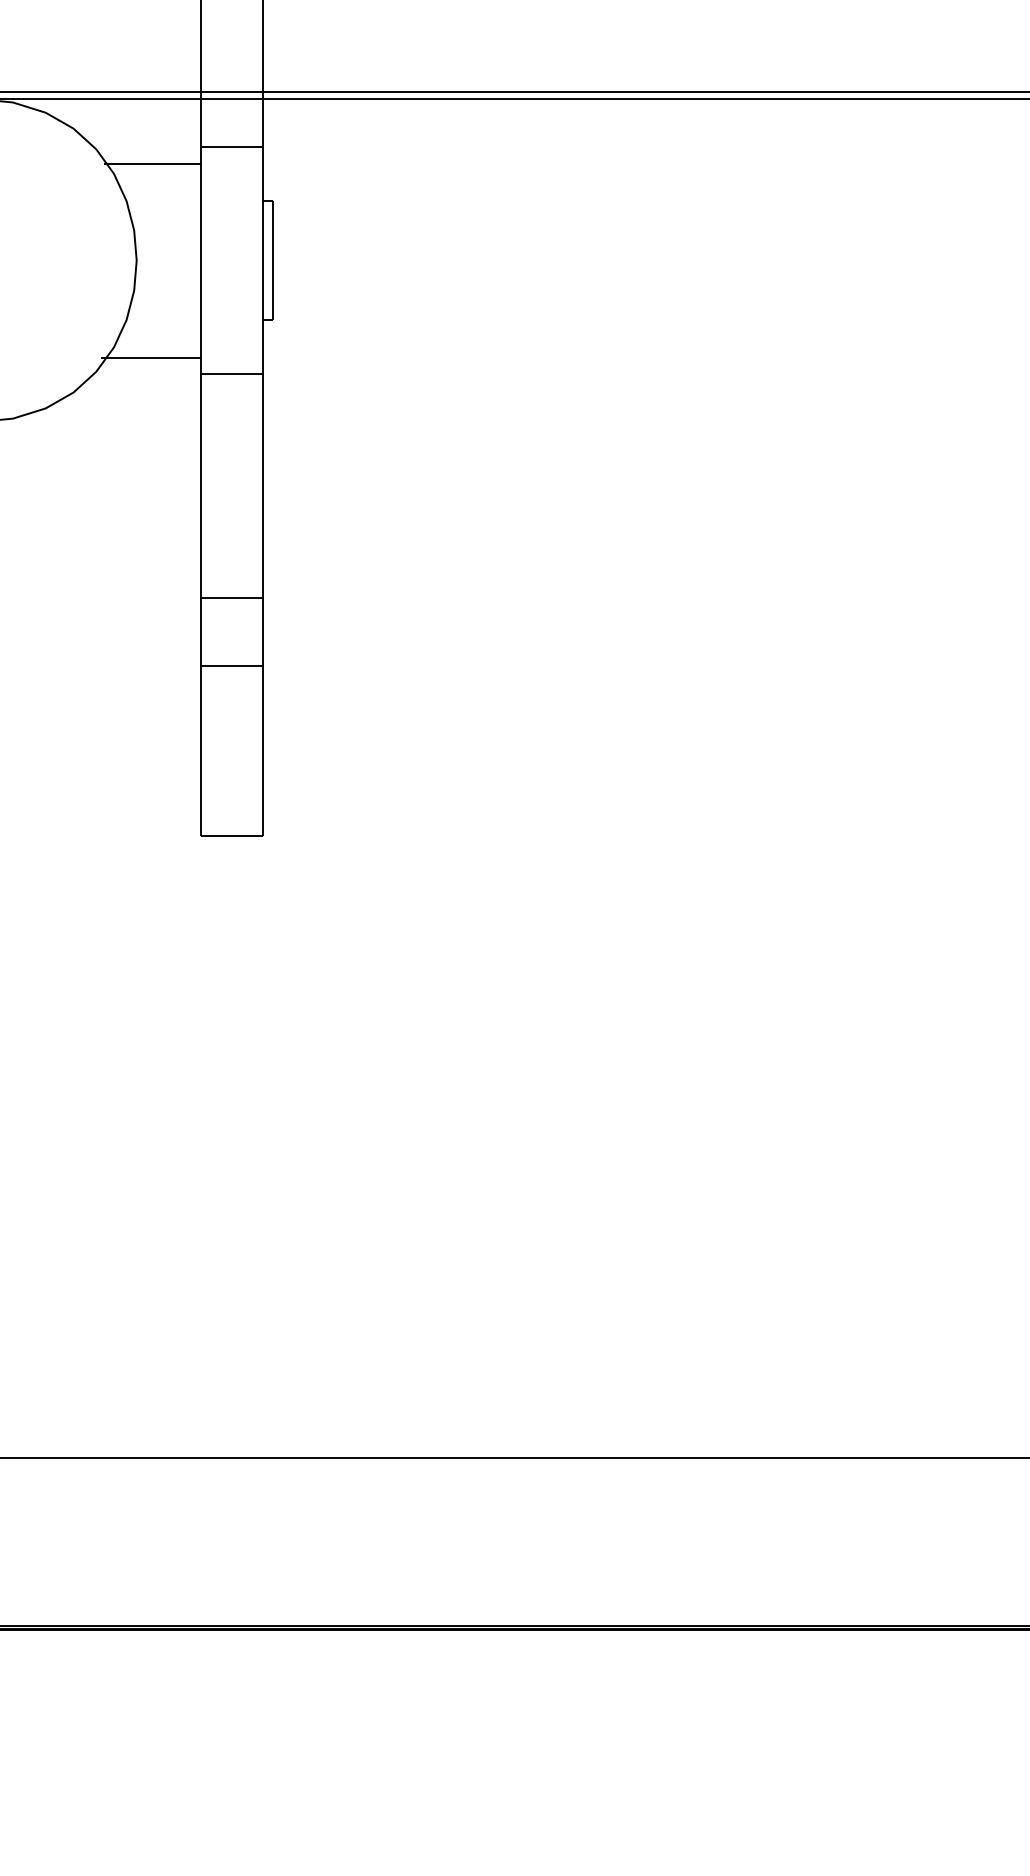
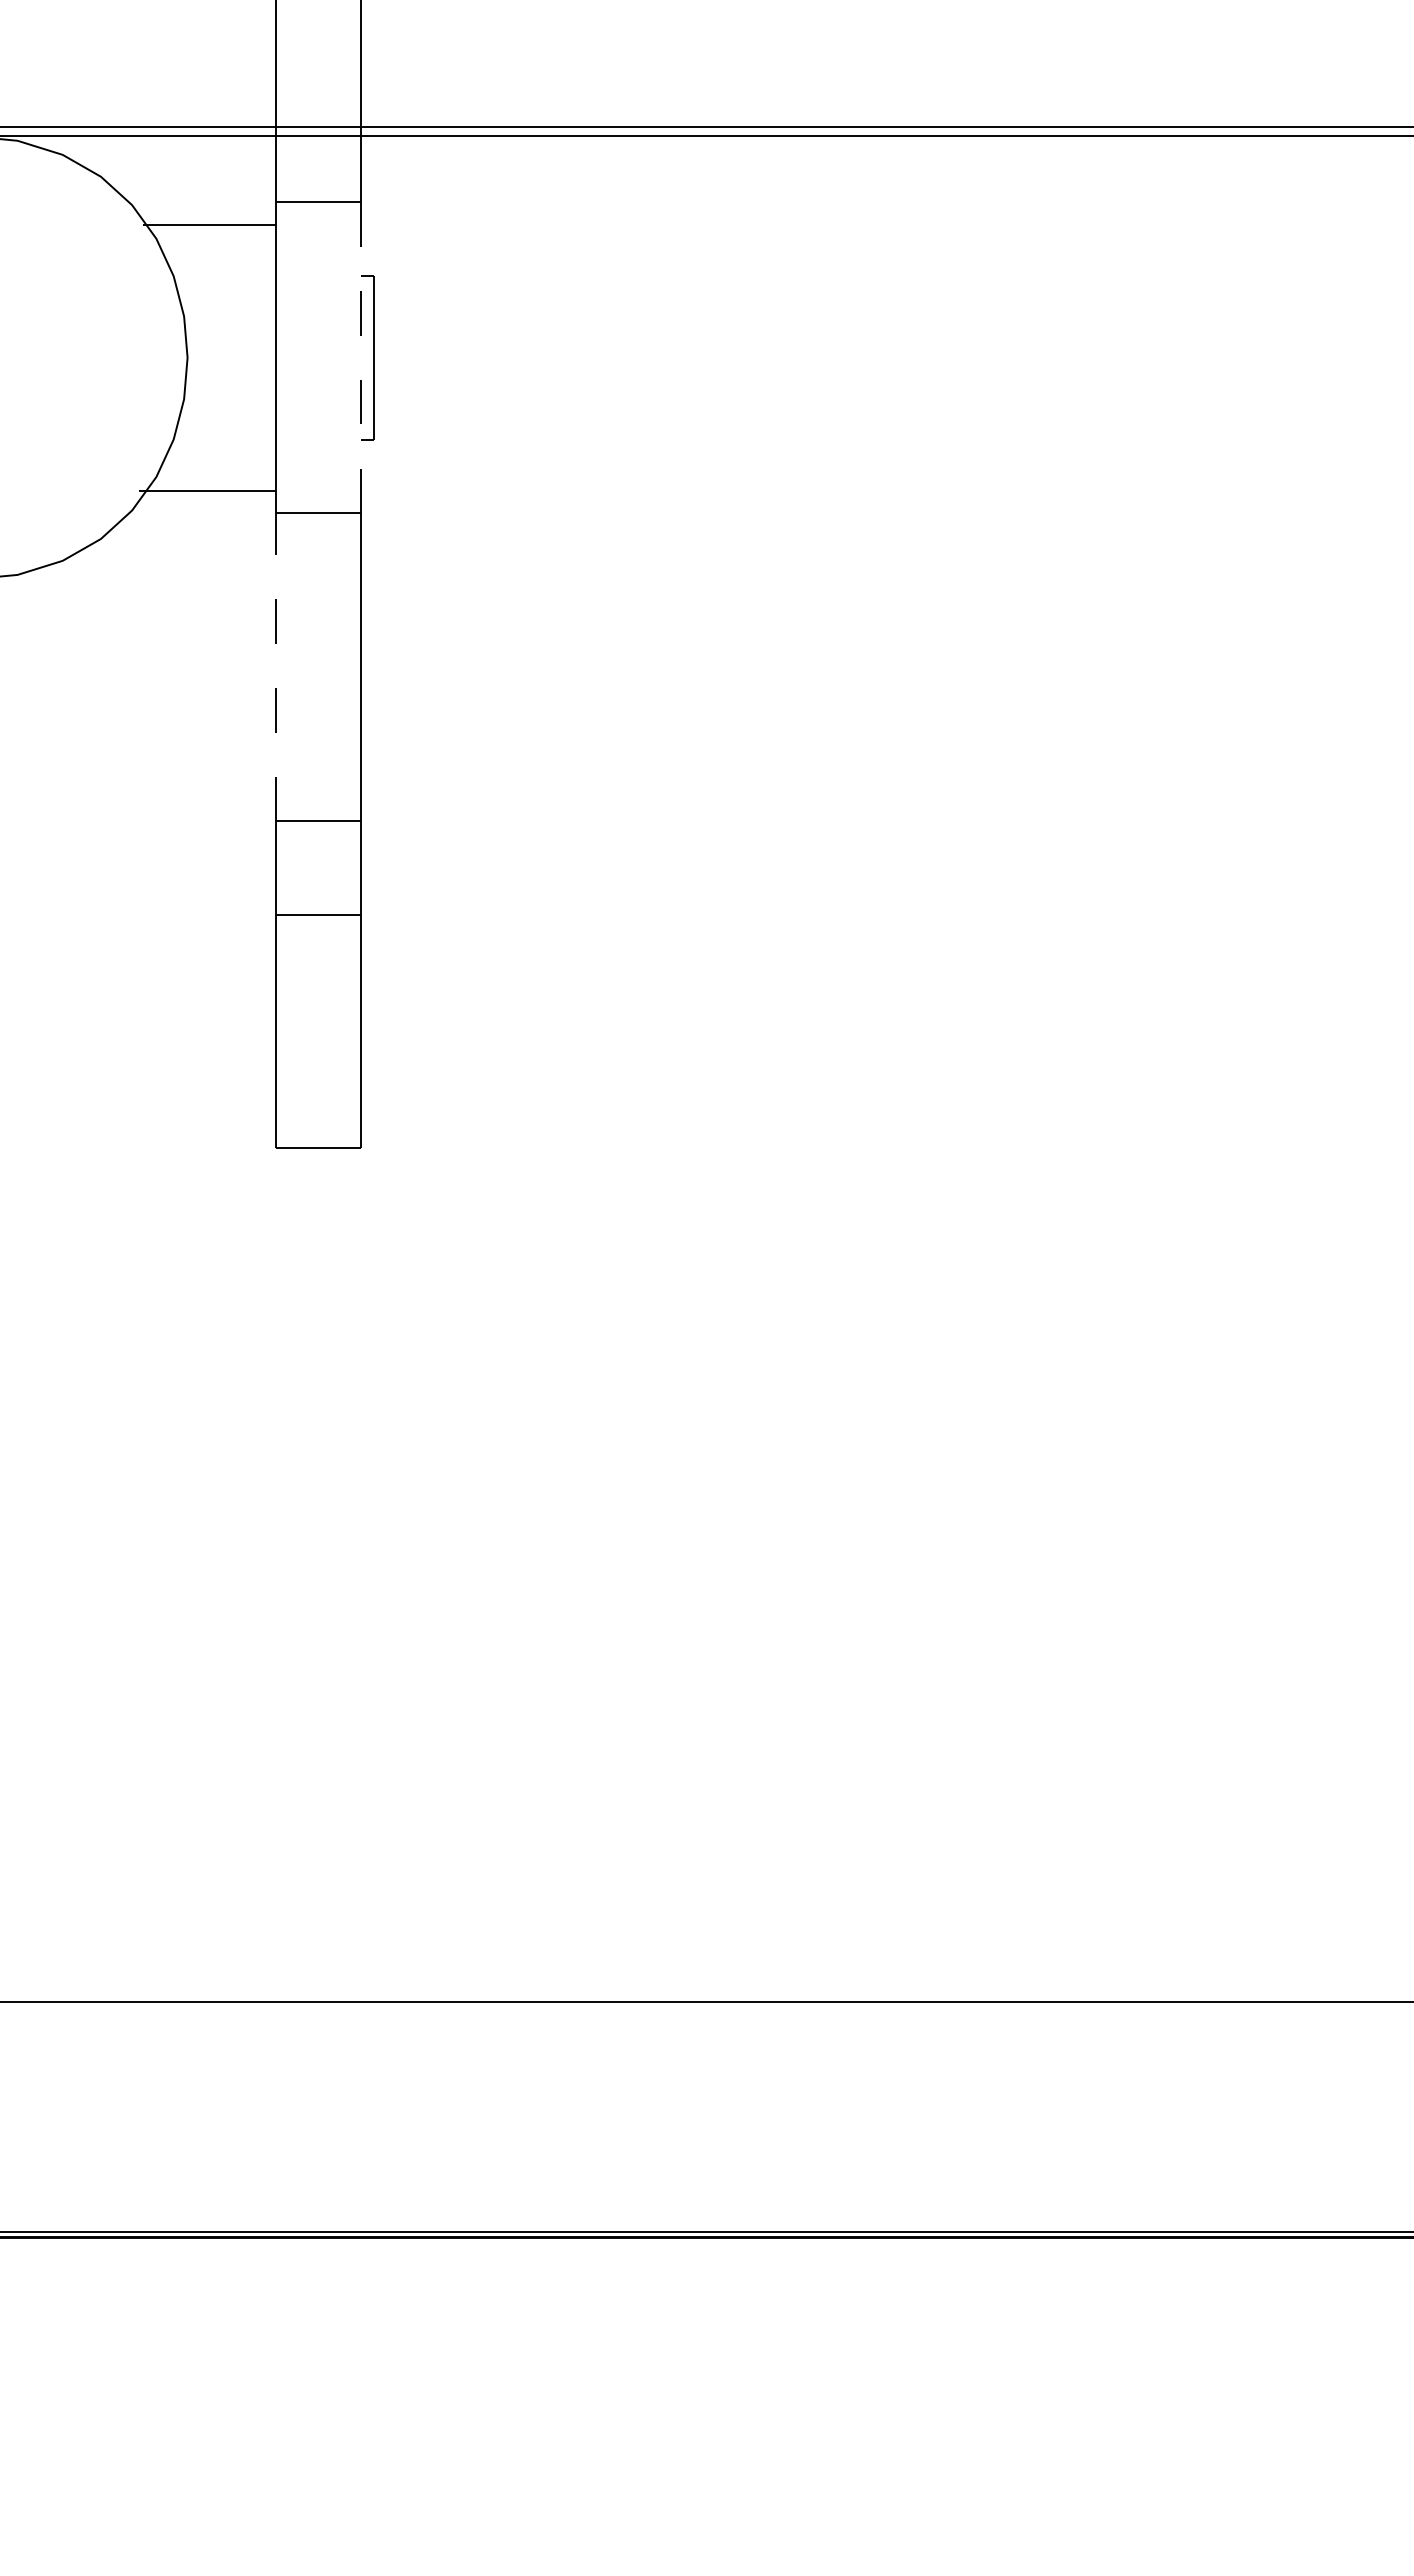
line: (262, 261) -> (360, 358), solid -> dashed
line: (201, 485) -> (276, 666), solid -> dashed

